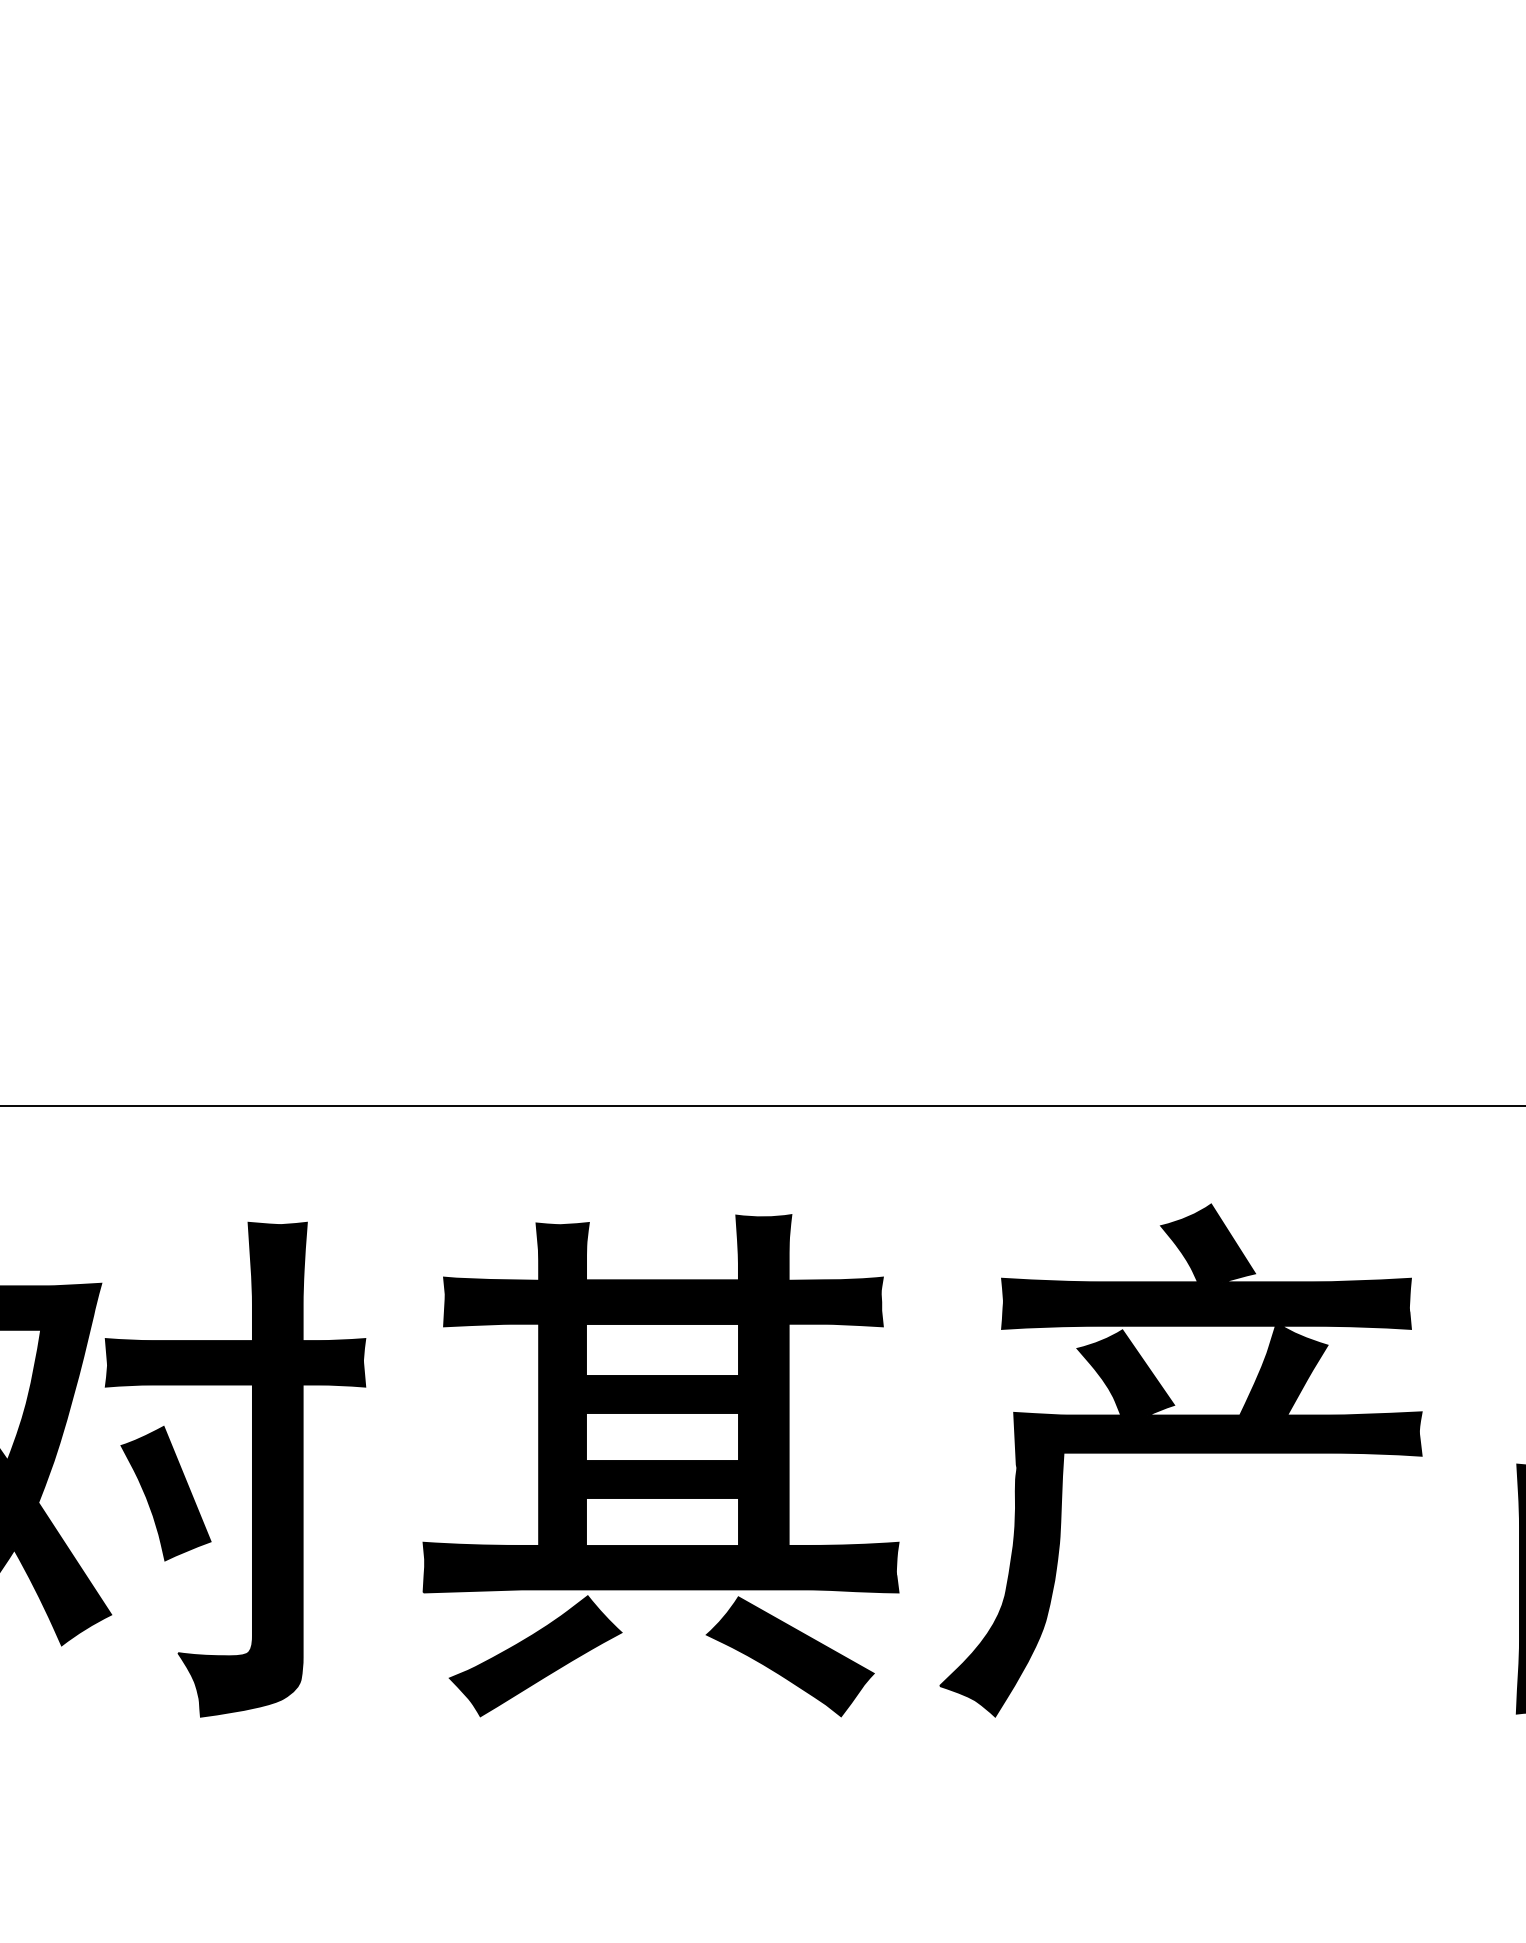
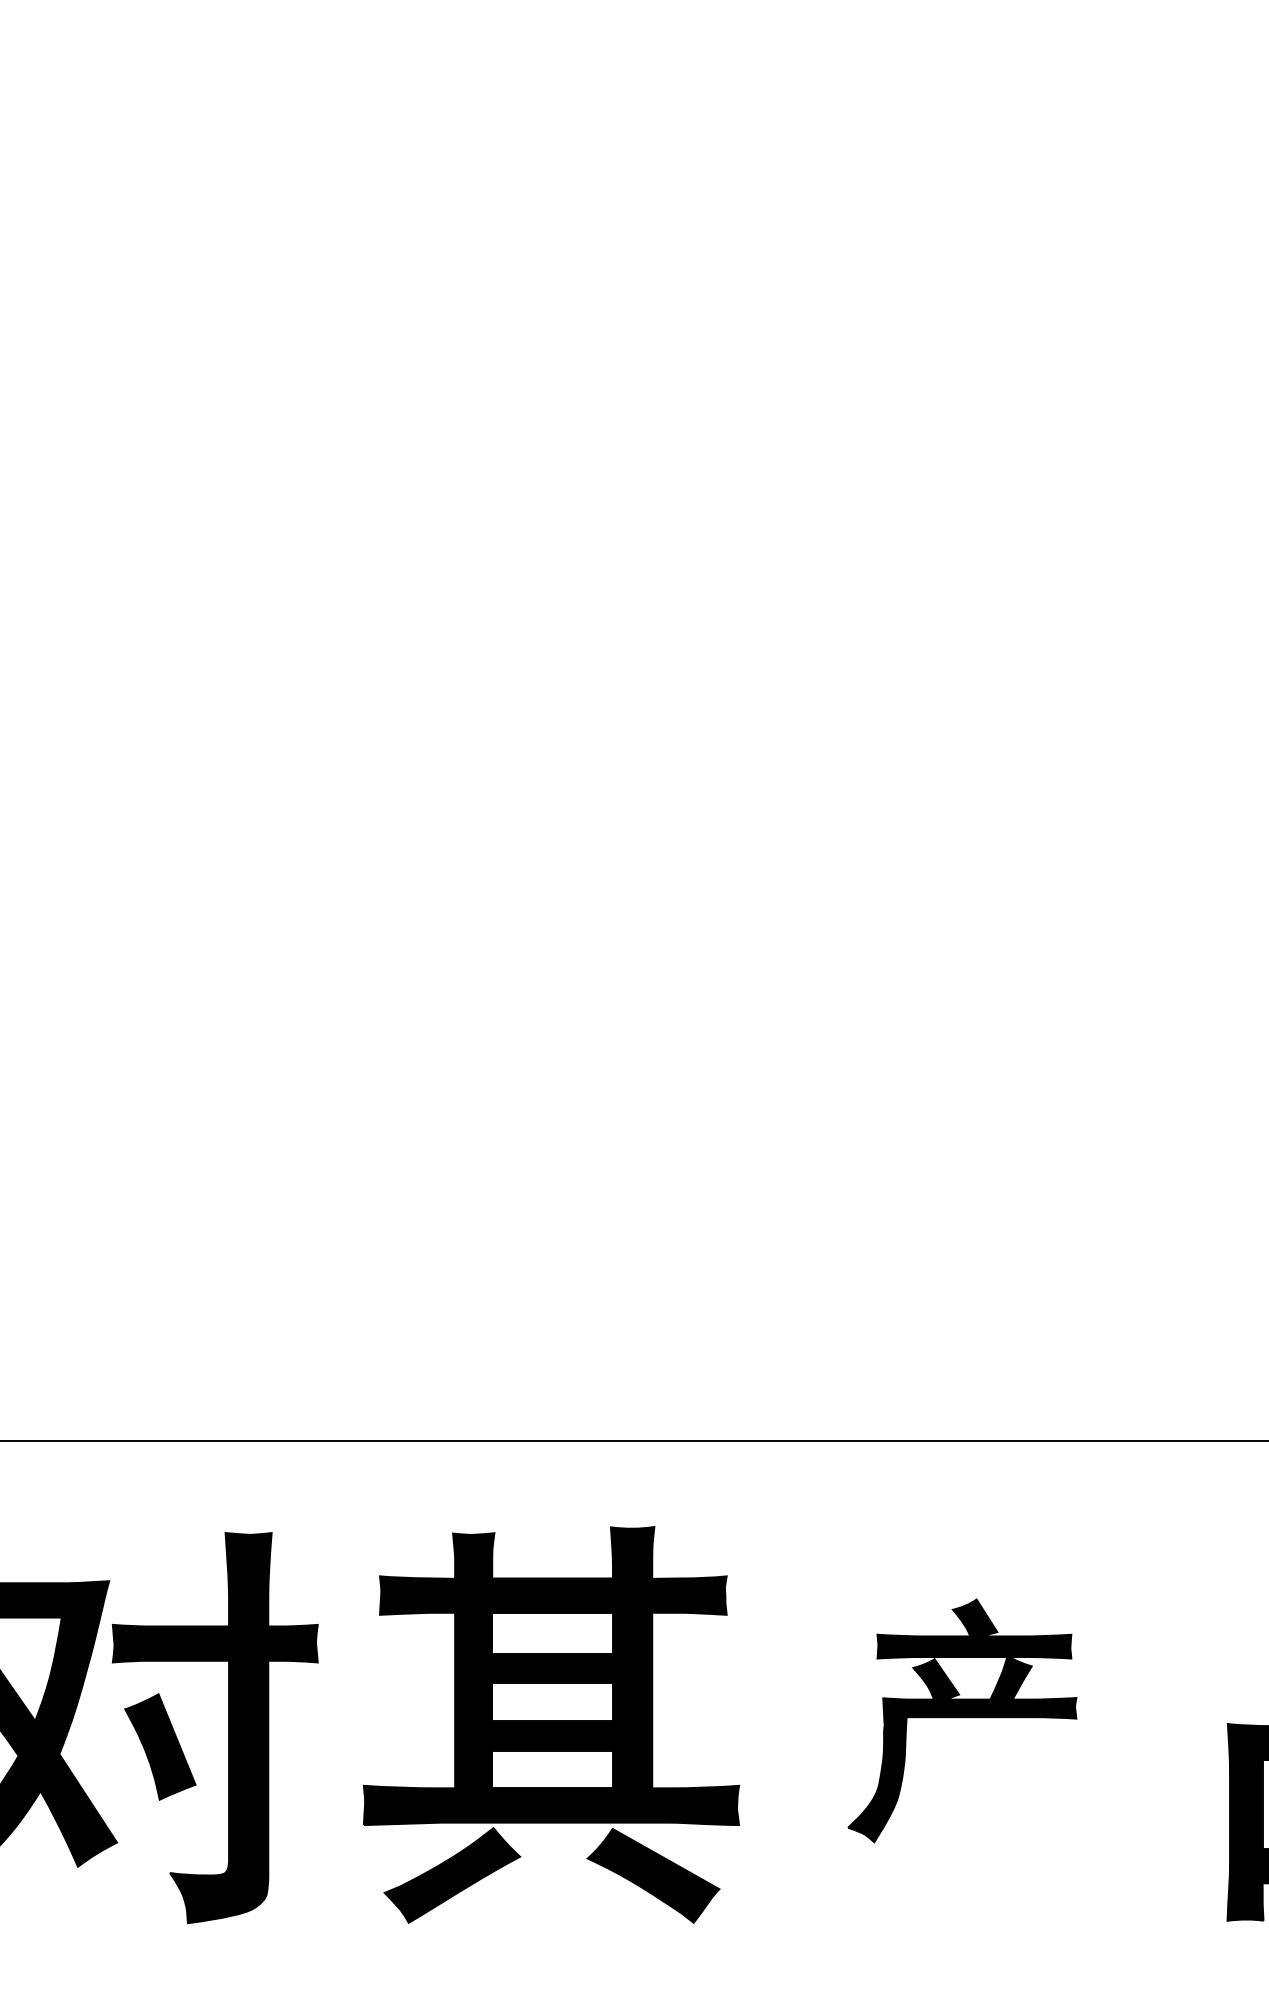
part: (1181, 1460) -> (962, 1720), size x0.6

